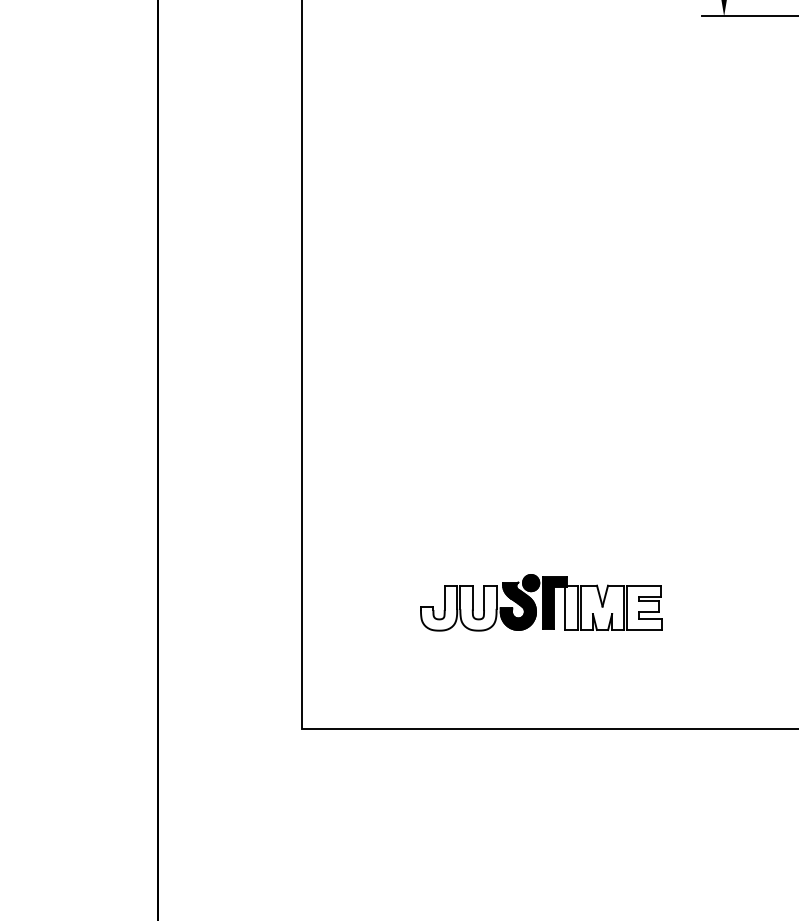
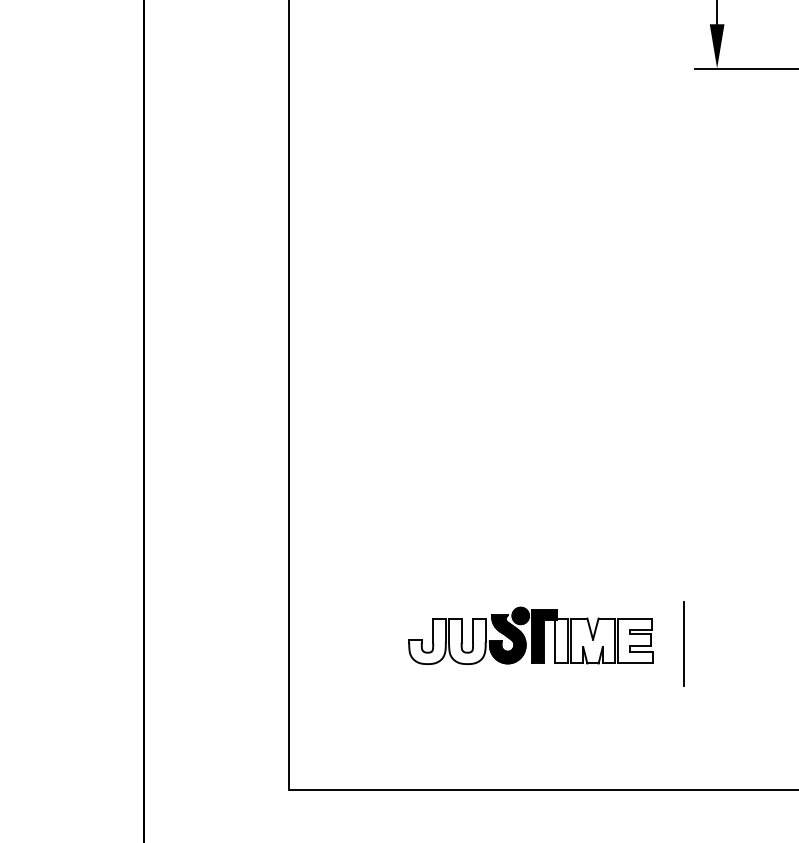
line: (690, 584) -> (683, 643), added
part: (541, 602) -> (531, 635), moved

